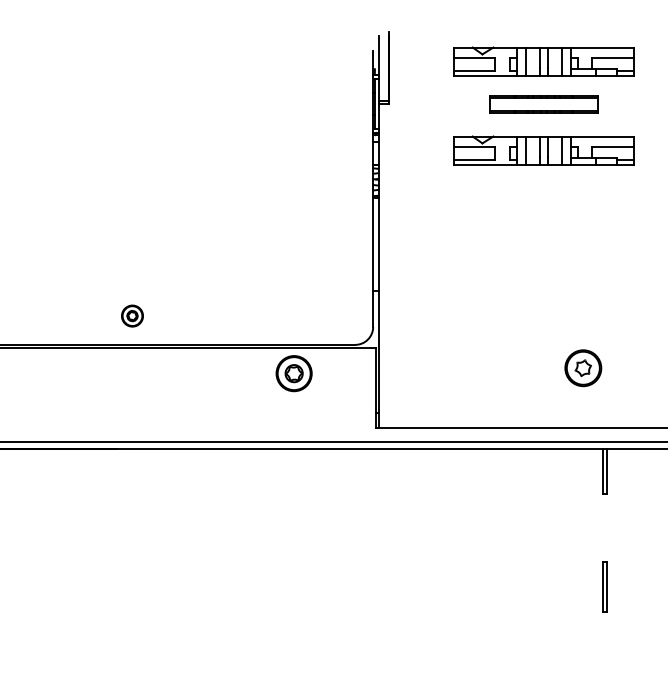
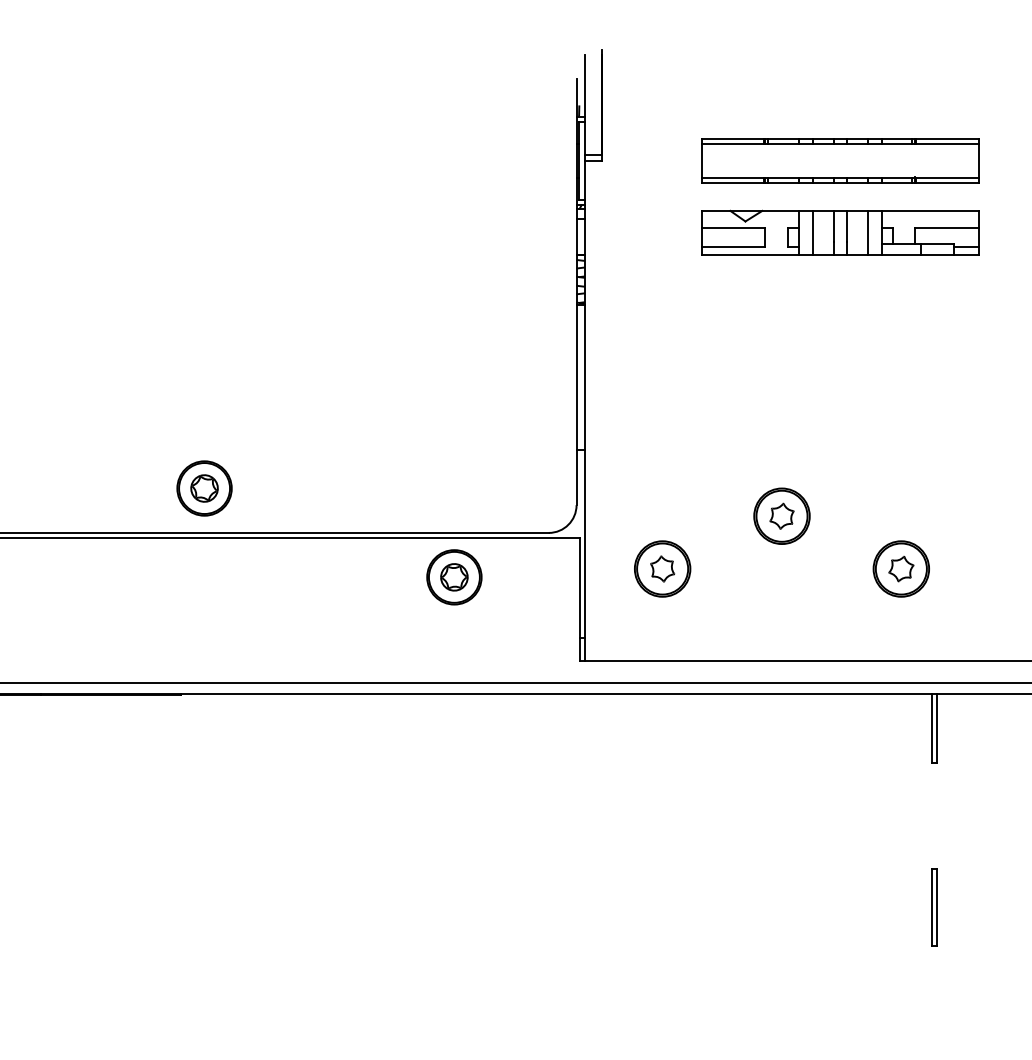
part: (543, 61) -> (839, 94), removed
part: (543, 104) -> (839, 161), size x1.67
part: (132, 315) -> (204, 487), size x1.67
part: (505, 333) -> (781, 515), added
part: (428, 368) -> (662, 569), added

